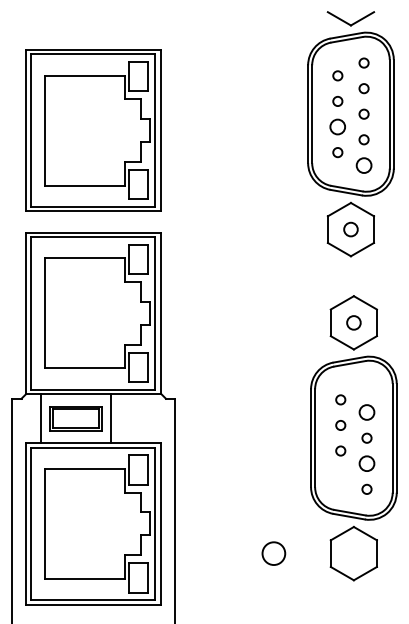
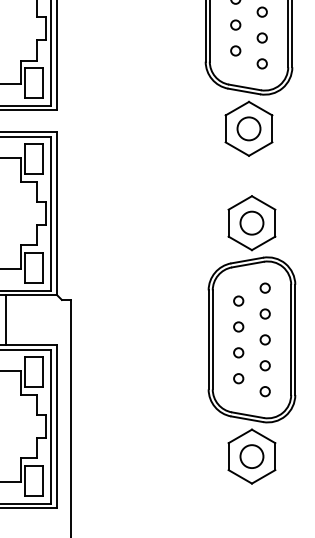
circle: (337, 126) -> (235, 24), size x0.62
circle: (363, 164) -> (261, 63), size x0.62
circle: (350, 229) -> (248, 128), size x1.67
circle: (353, 322) -> (251, 222), size x1.67
circle: (366, 386) -> (264, 287), added
circle: (366, 412) -> (264, 313), size x0.62
circle: (366, 463) -> (264, 365), size x0.62
circle: (340, 476) -> (238, 378), added
circle: (273, 553) -> (251, 456), moved

